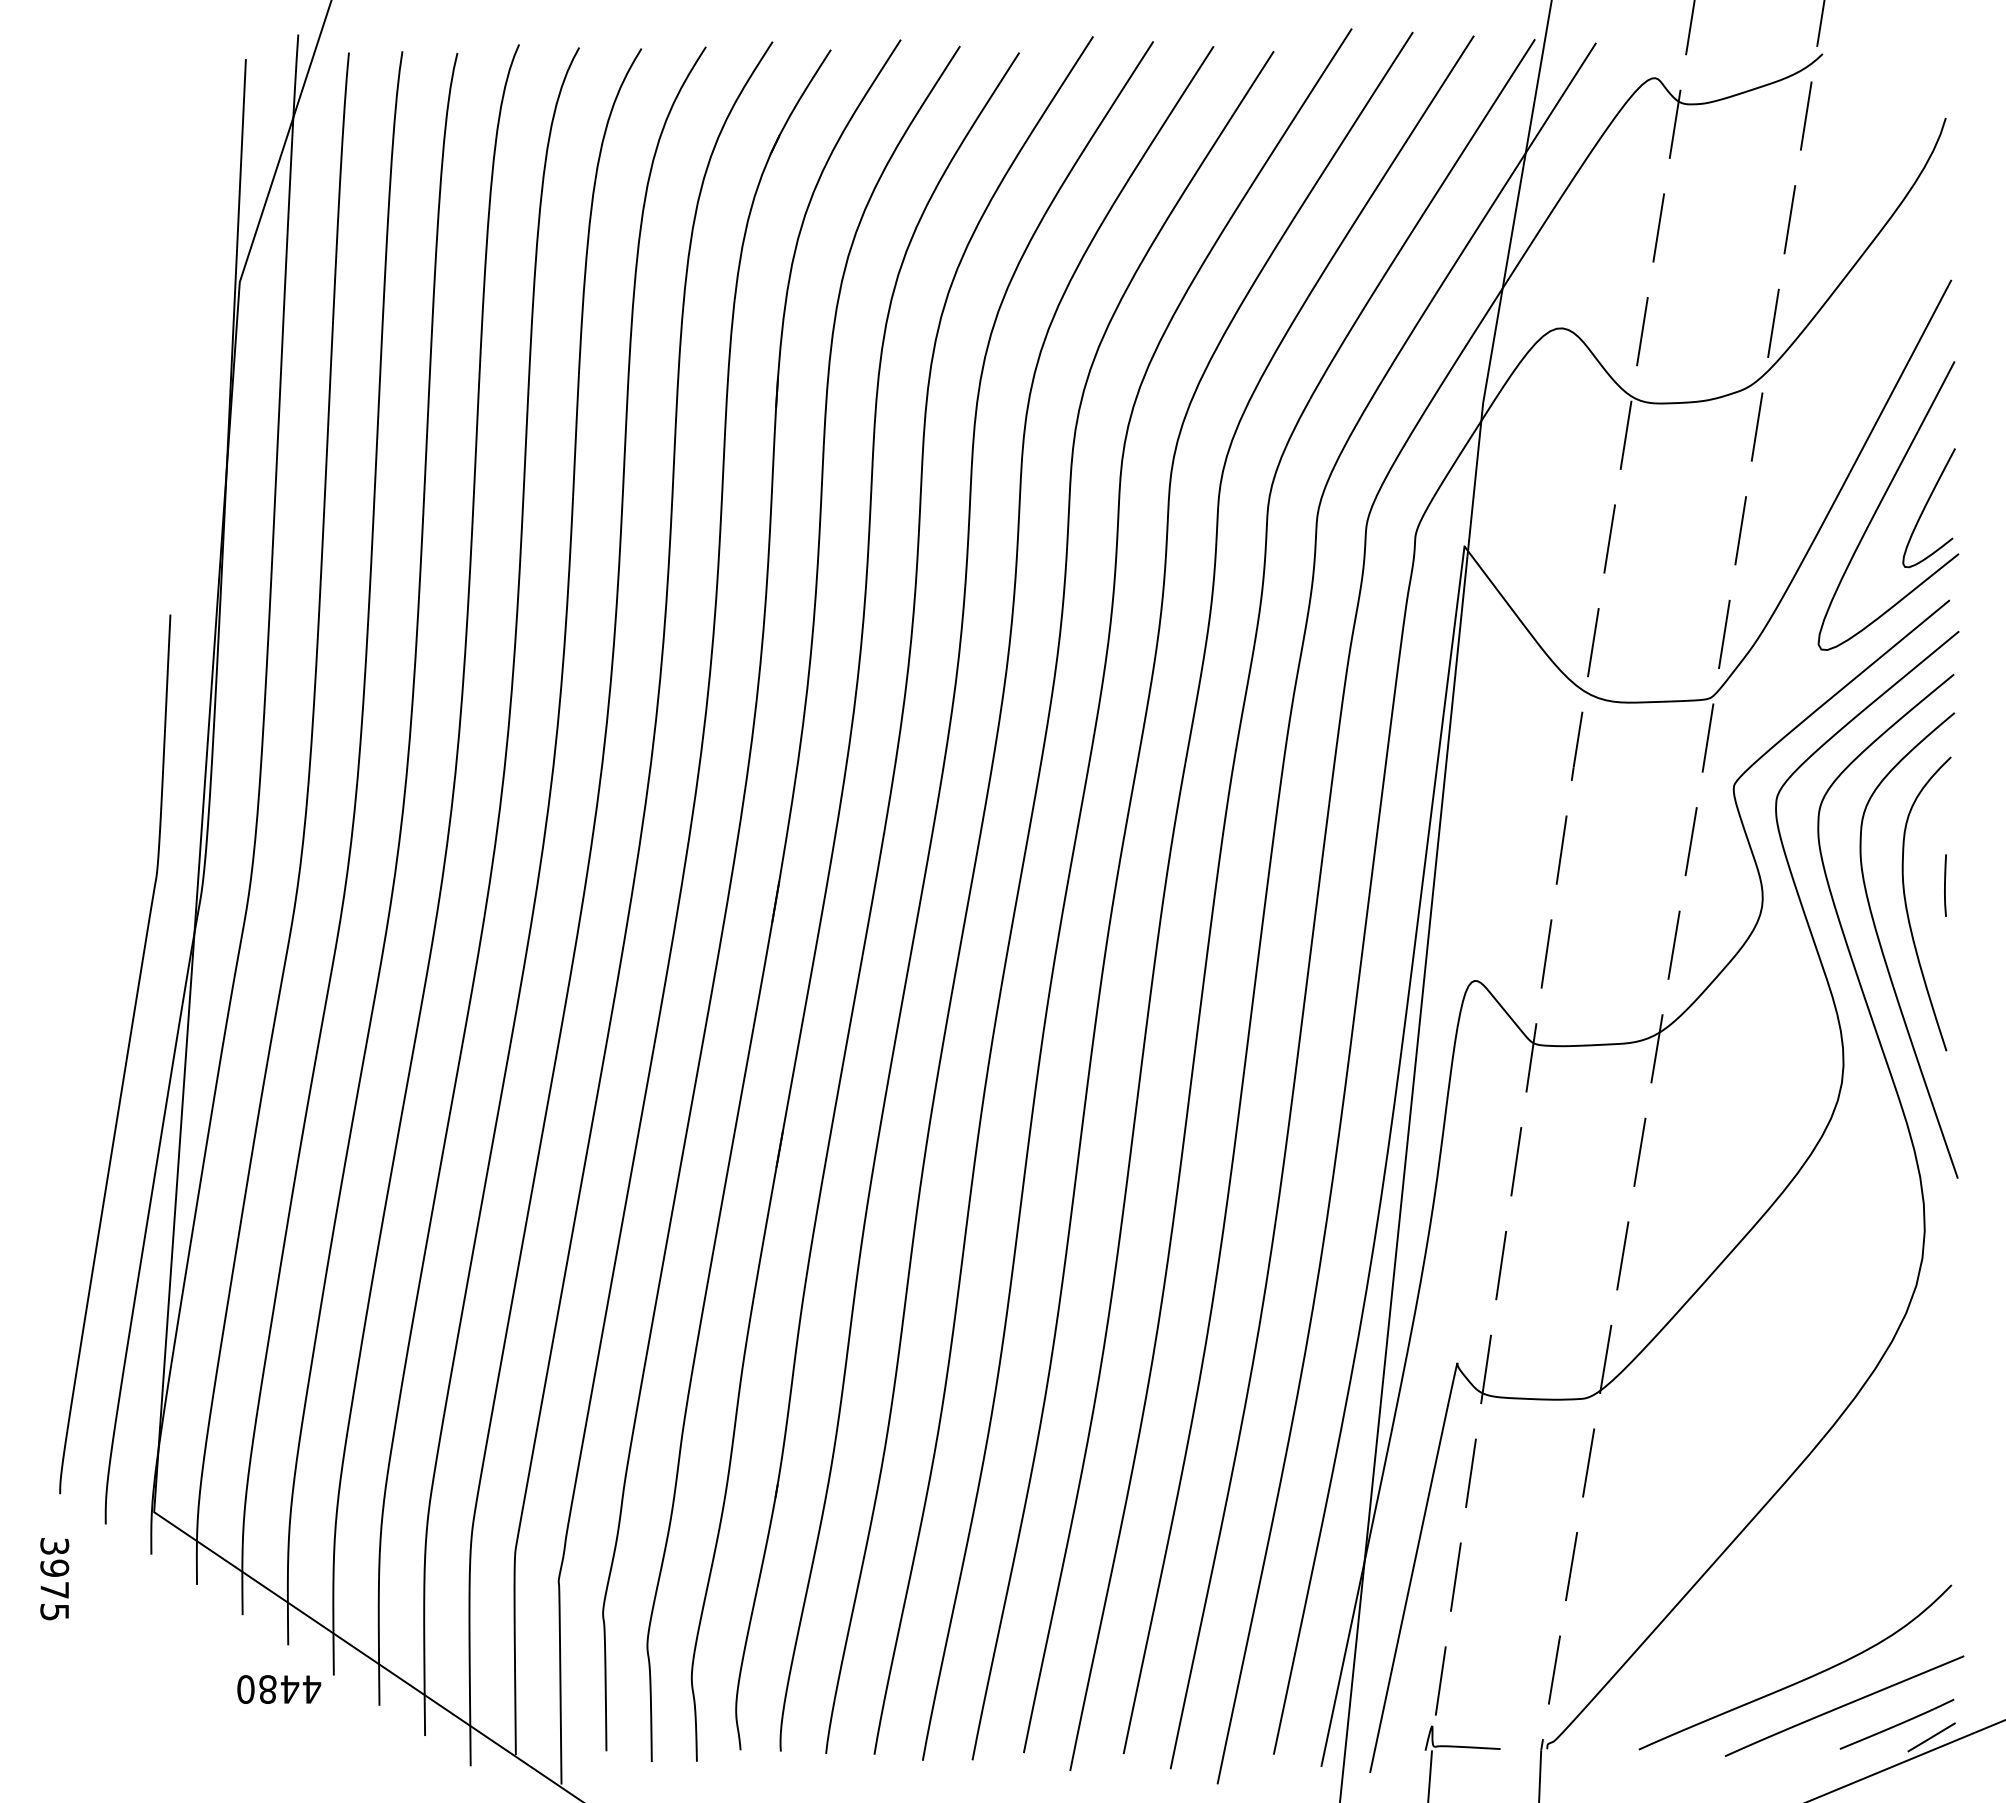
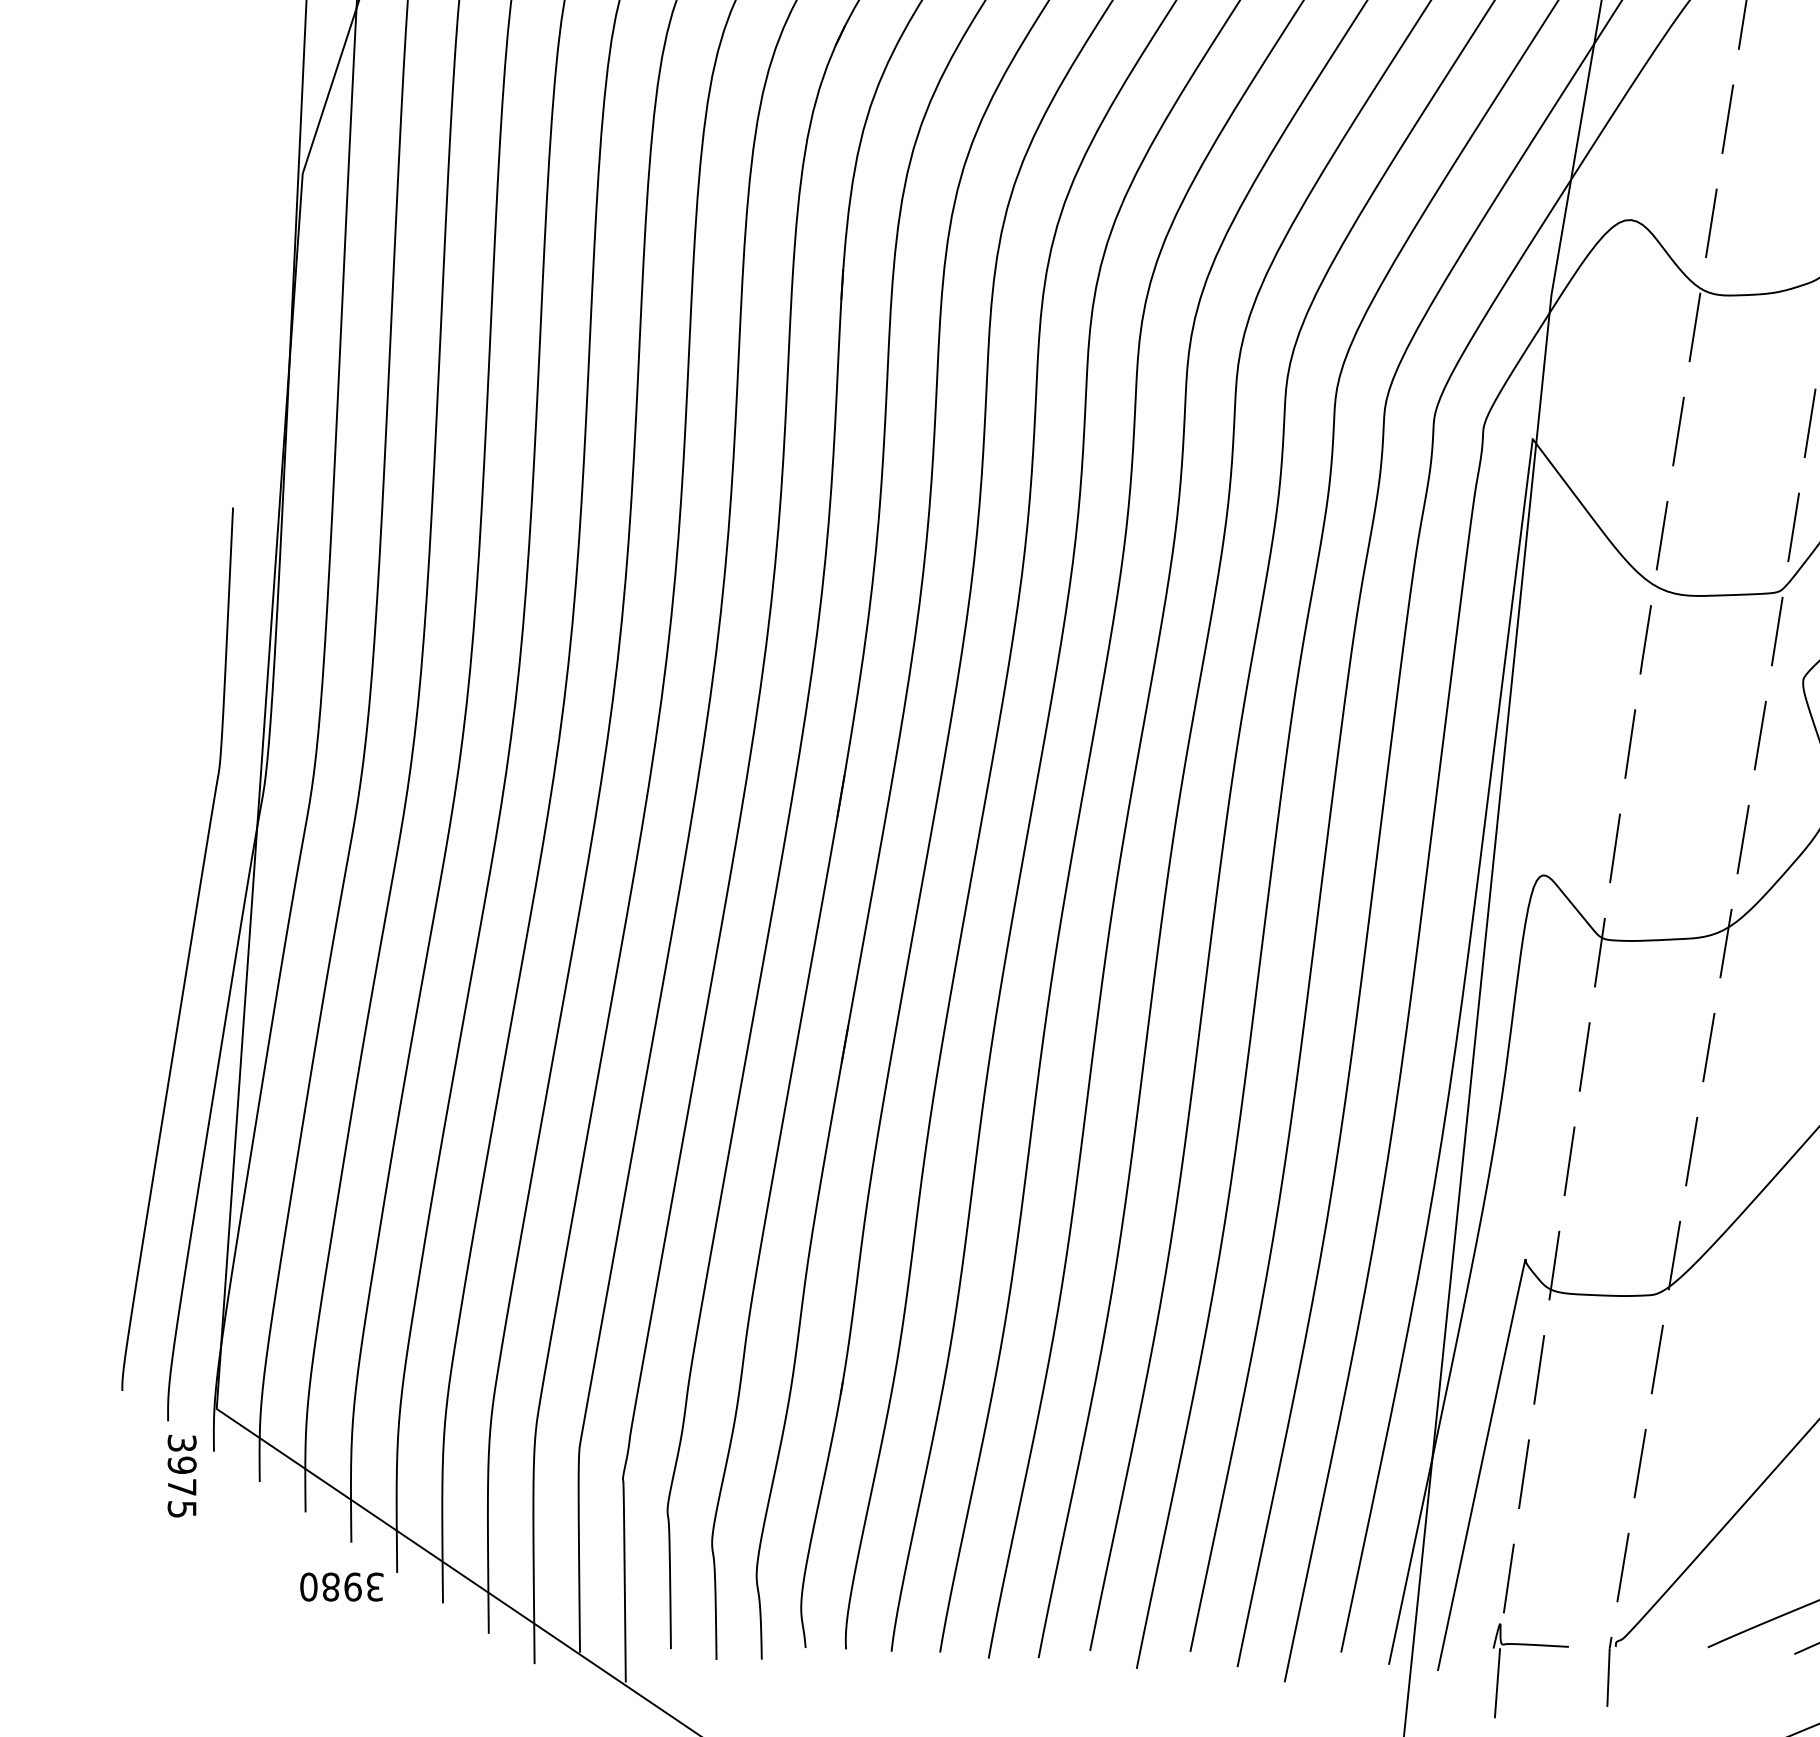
text: (54, 1579) -> (181, 1476), moved
text: (300, 1689) -> (363, 1587), 4480 -> 3980

